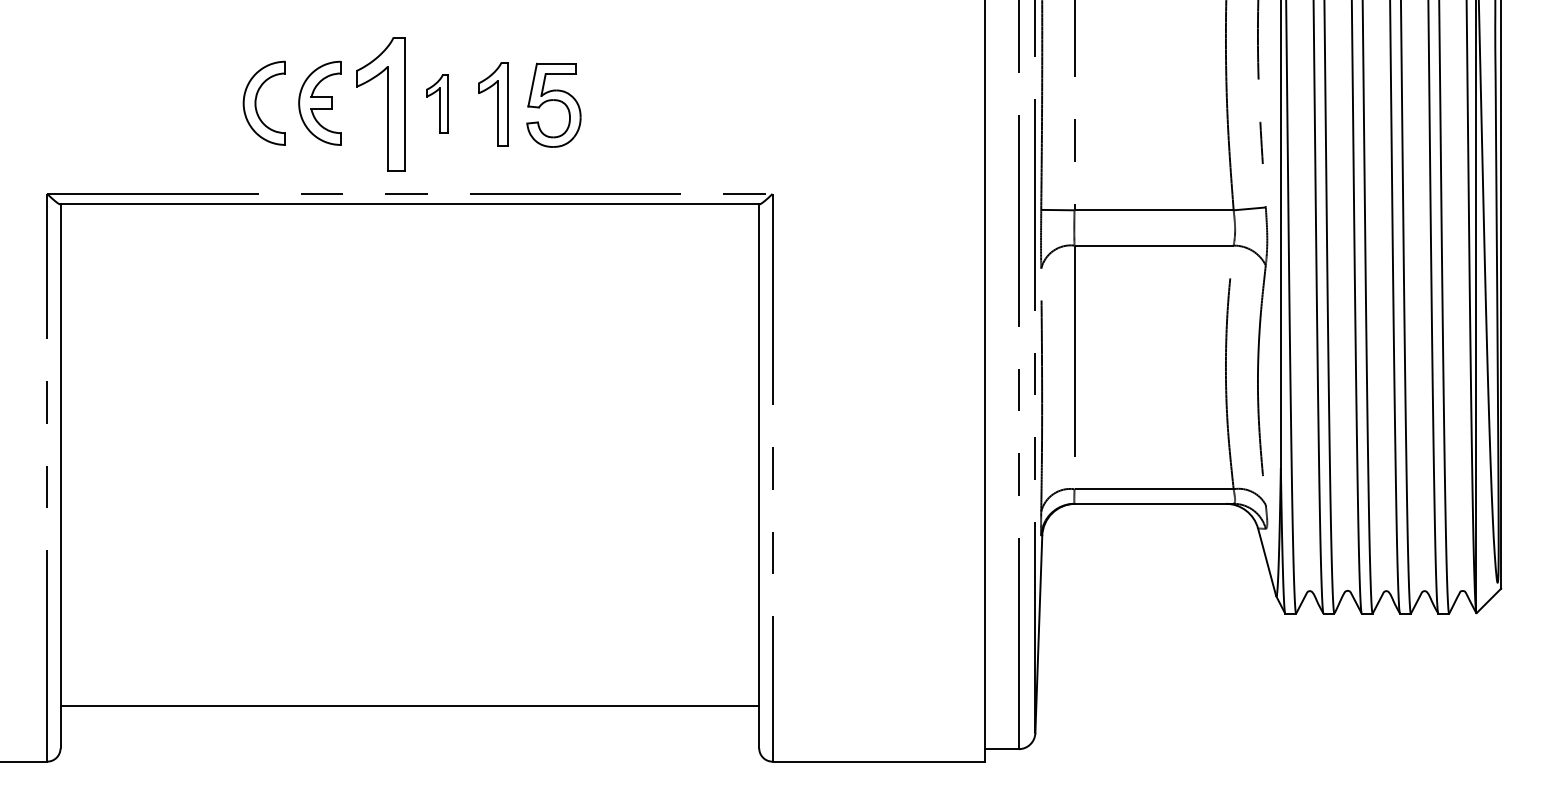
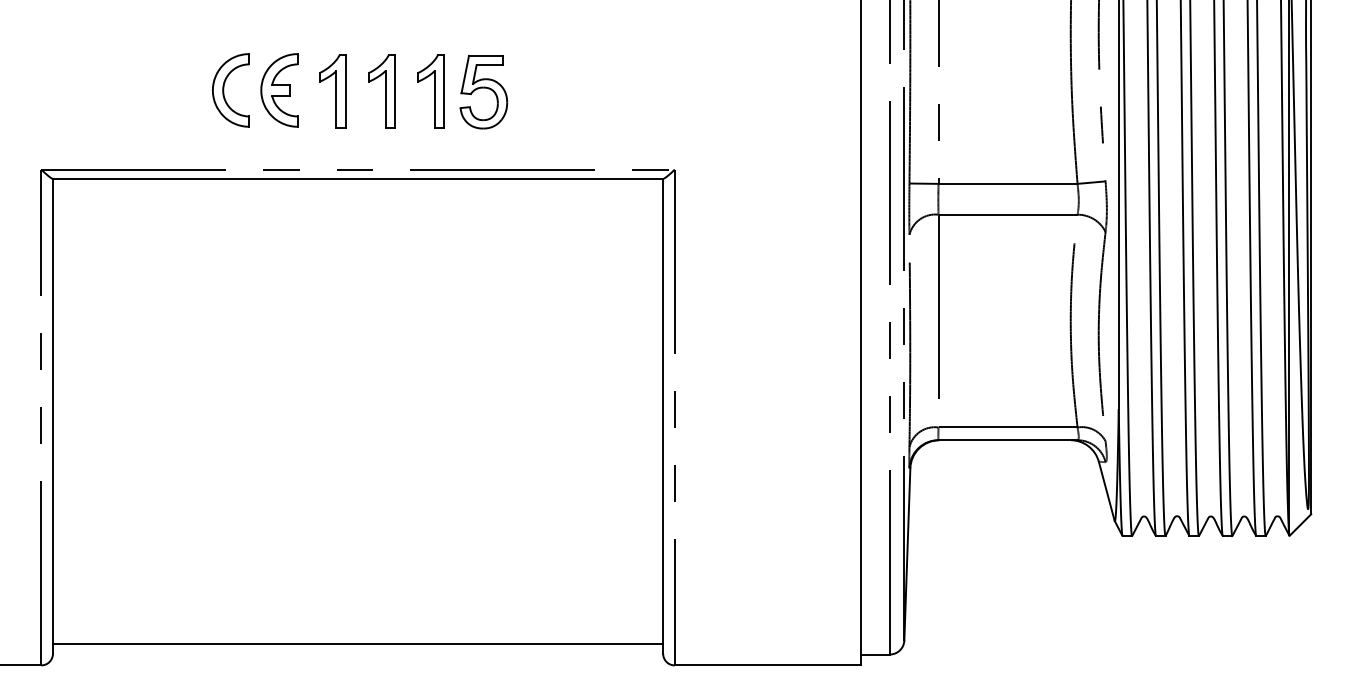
part: (380, 104) -> (332, 91), size x0.62
part: (436, 104) -> (381, 91), size x1.43
line: (409, 705) -> (357, 643), moved

